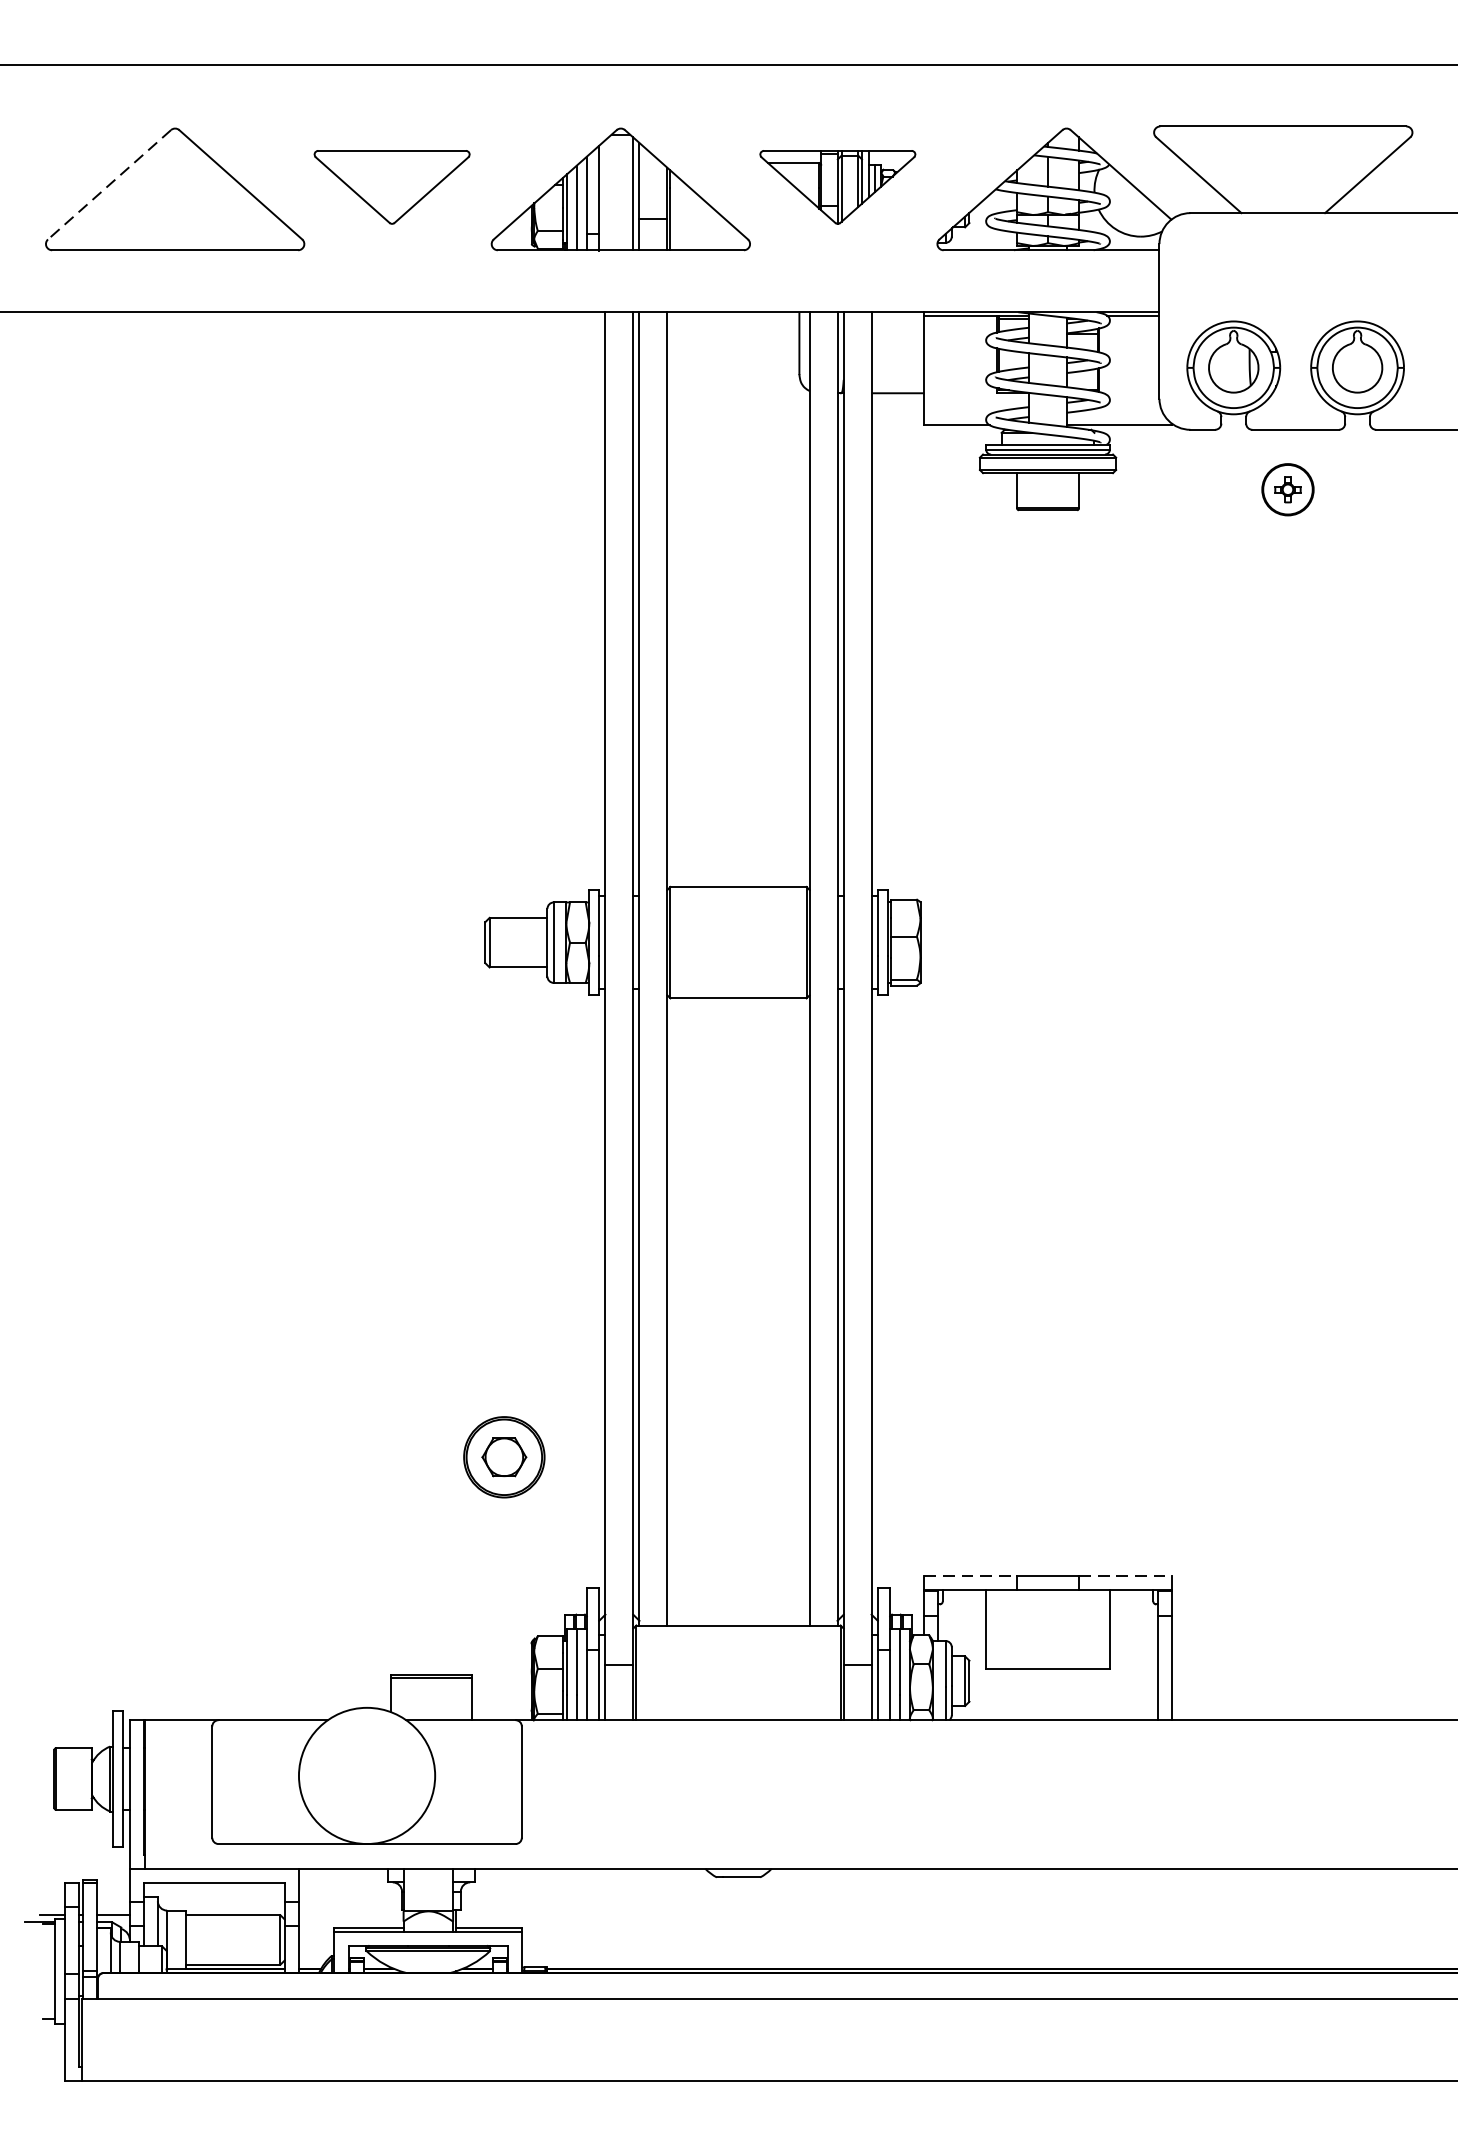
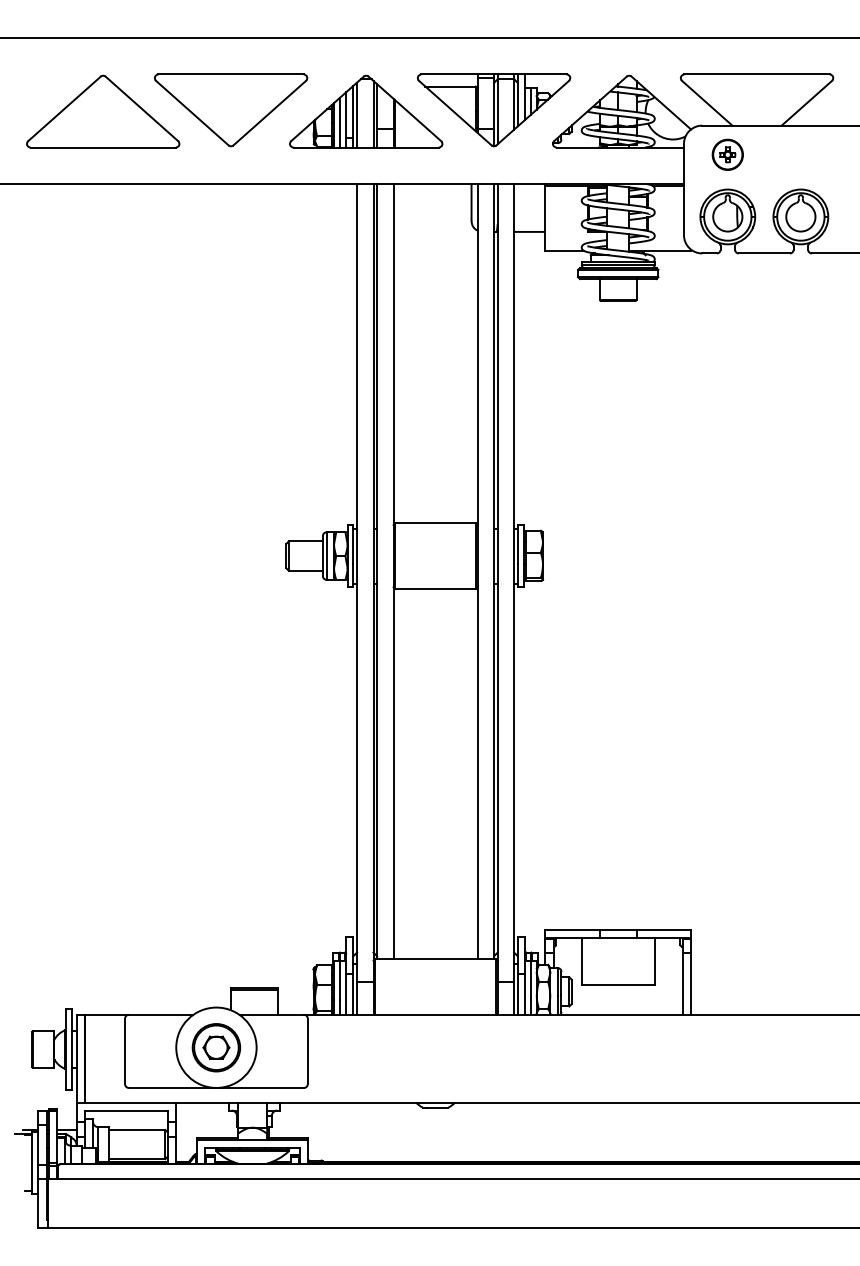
line: (109, 184) -> (64, 108), dashed -> solid
part: (392, 187) -> (231, 110), size x1.67
part: (838, 187) -> (494, 110), size x1.67
line: (606, 194) -> (357, 114), added
part: (1287, 489) -> (727, 154), moved
part: (504, 1456) -> (216, 1047), moved
line: (972, 1575) -> (573, 929), dashed -> solid
line: (1126, 1575) -> (664, 929), dashed -> solid

